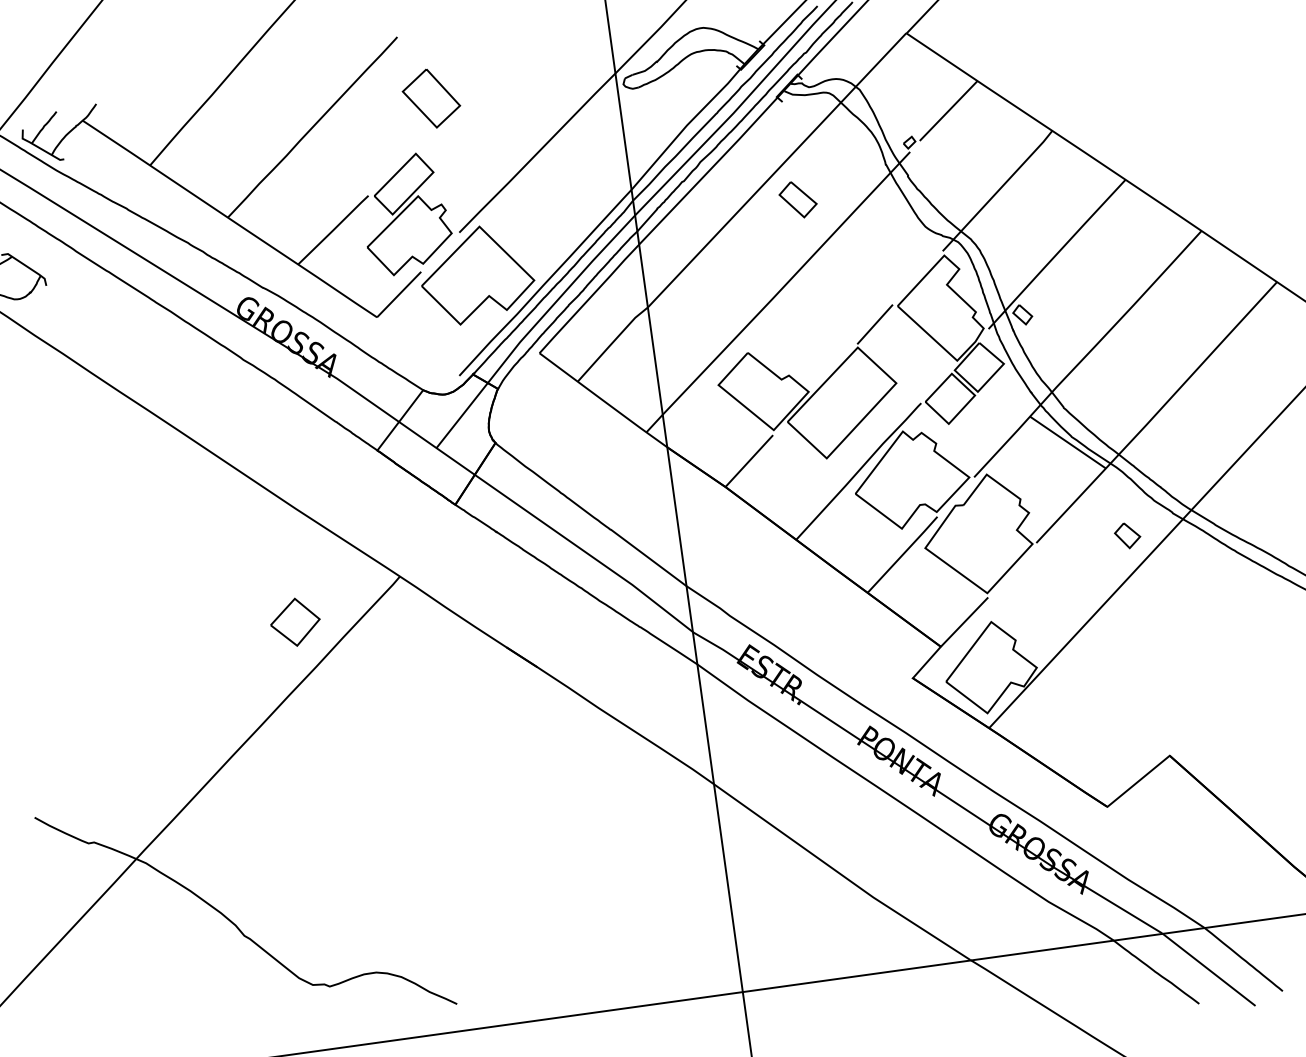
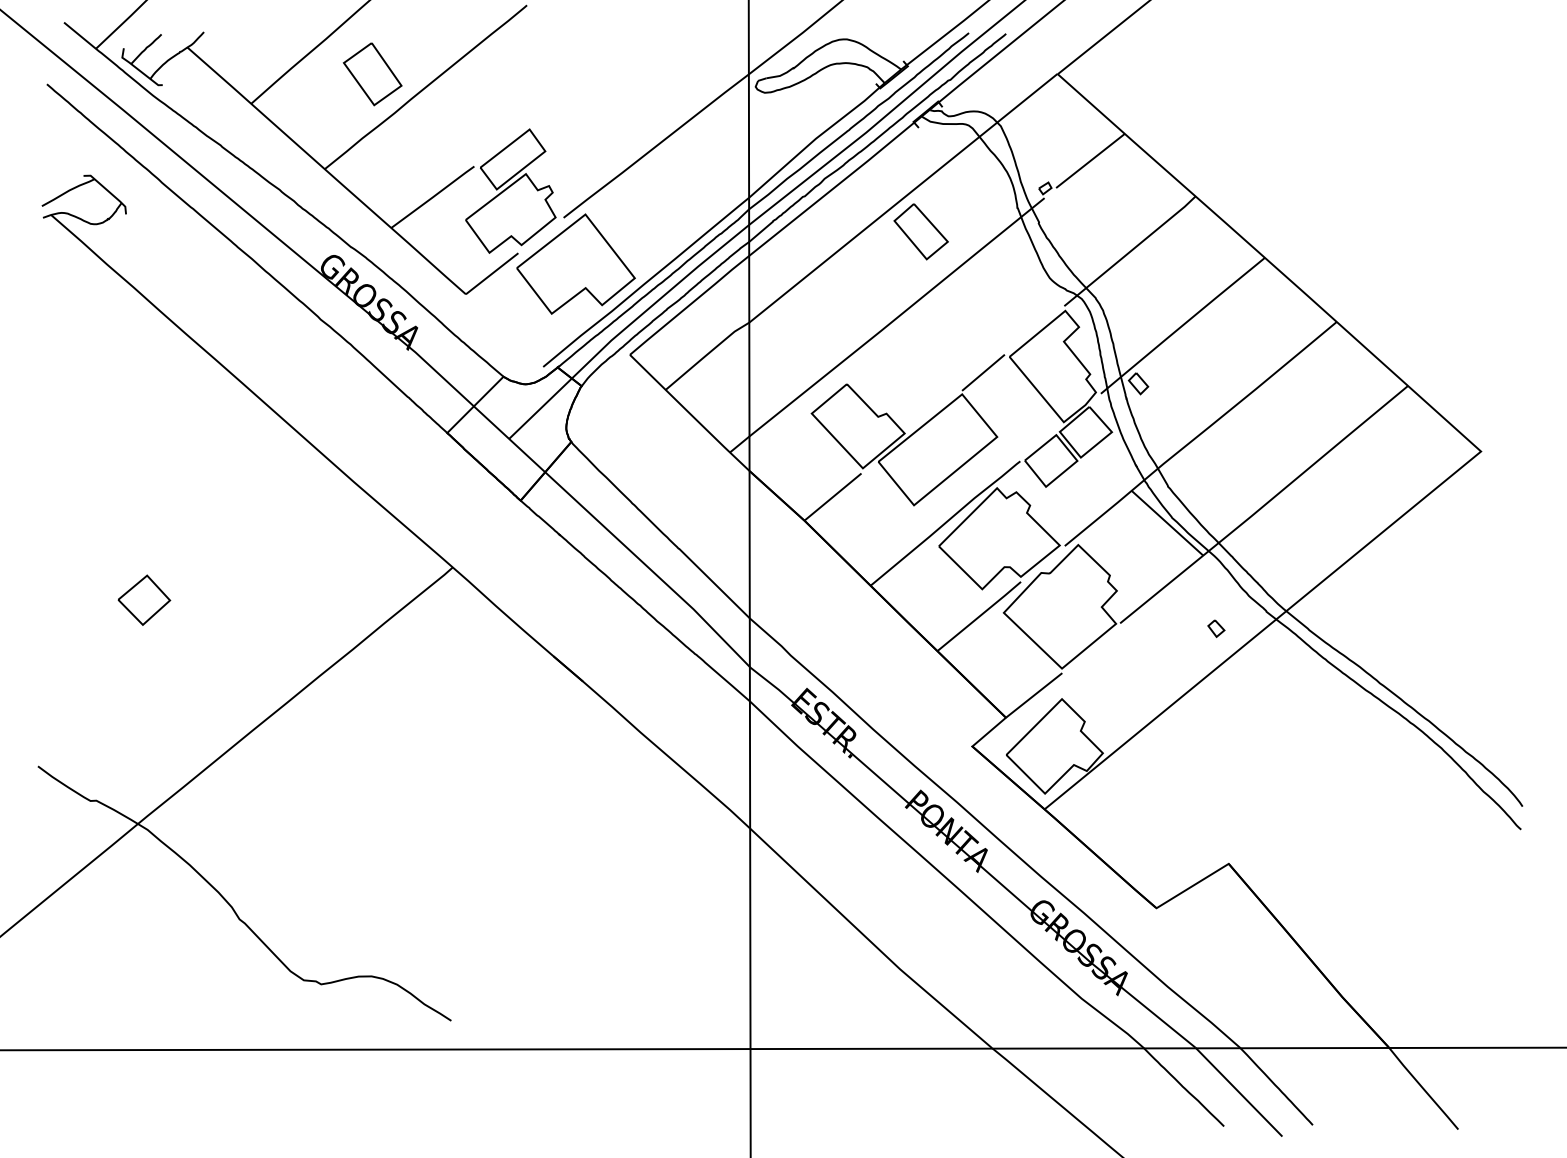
part: (431, 98) -> (372, 74), moved
part: (797, 199) -> (920, 231), size x1.43
part: (1127, 535) -> (1216, 628), size x0.62
part: (295, 621) -> (144, 599), moved

